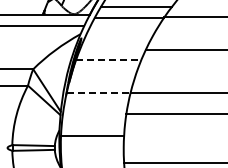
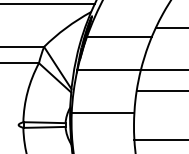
line: (108, 59) -> (118, 37), dashed -> solid
line: (98, 92) -> (108, 69), dashed -> solid

